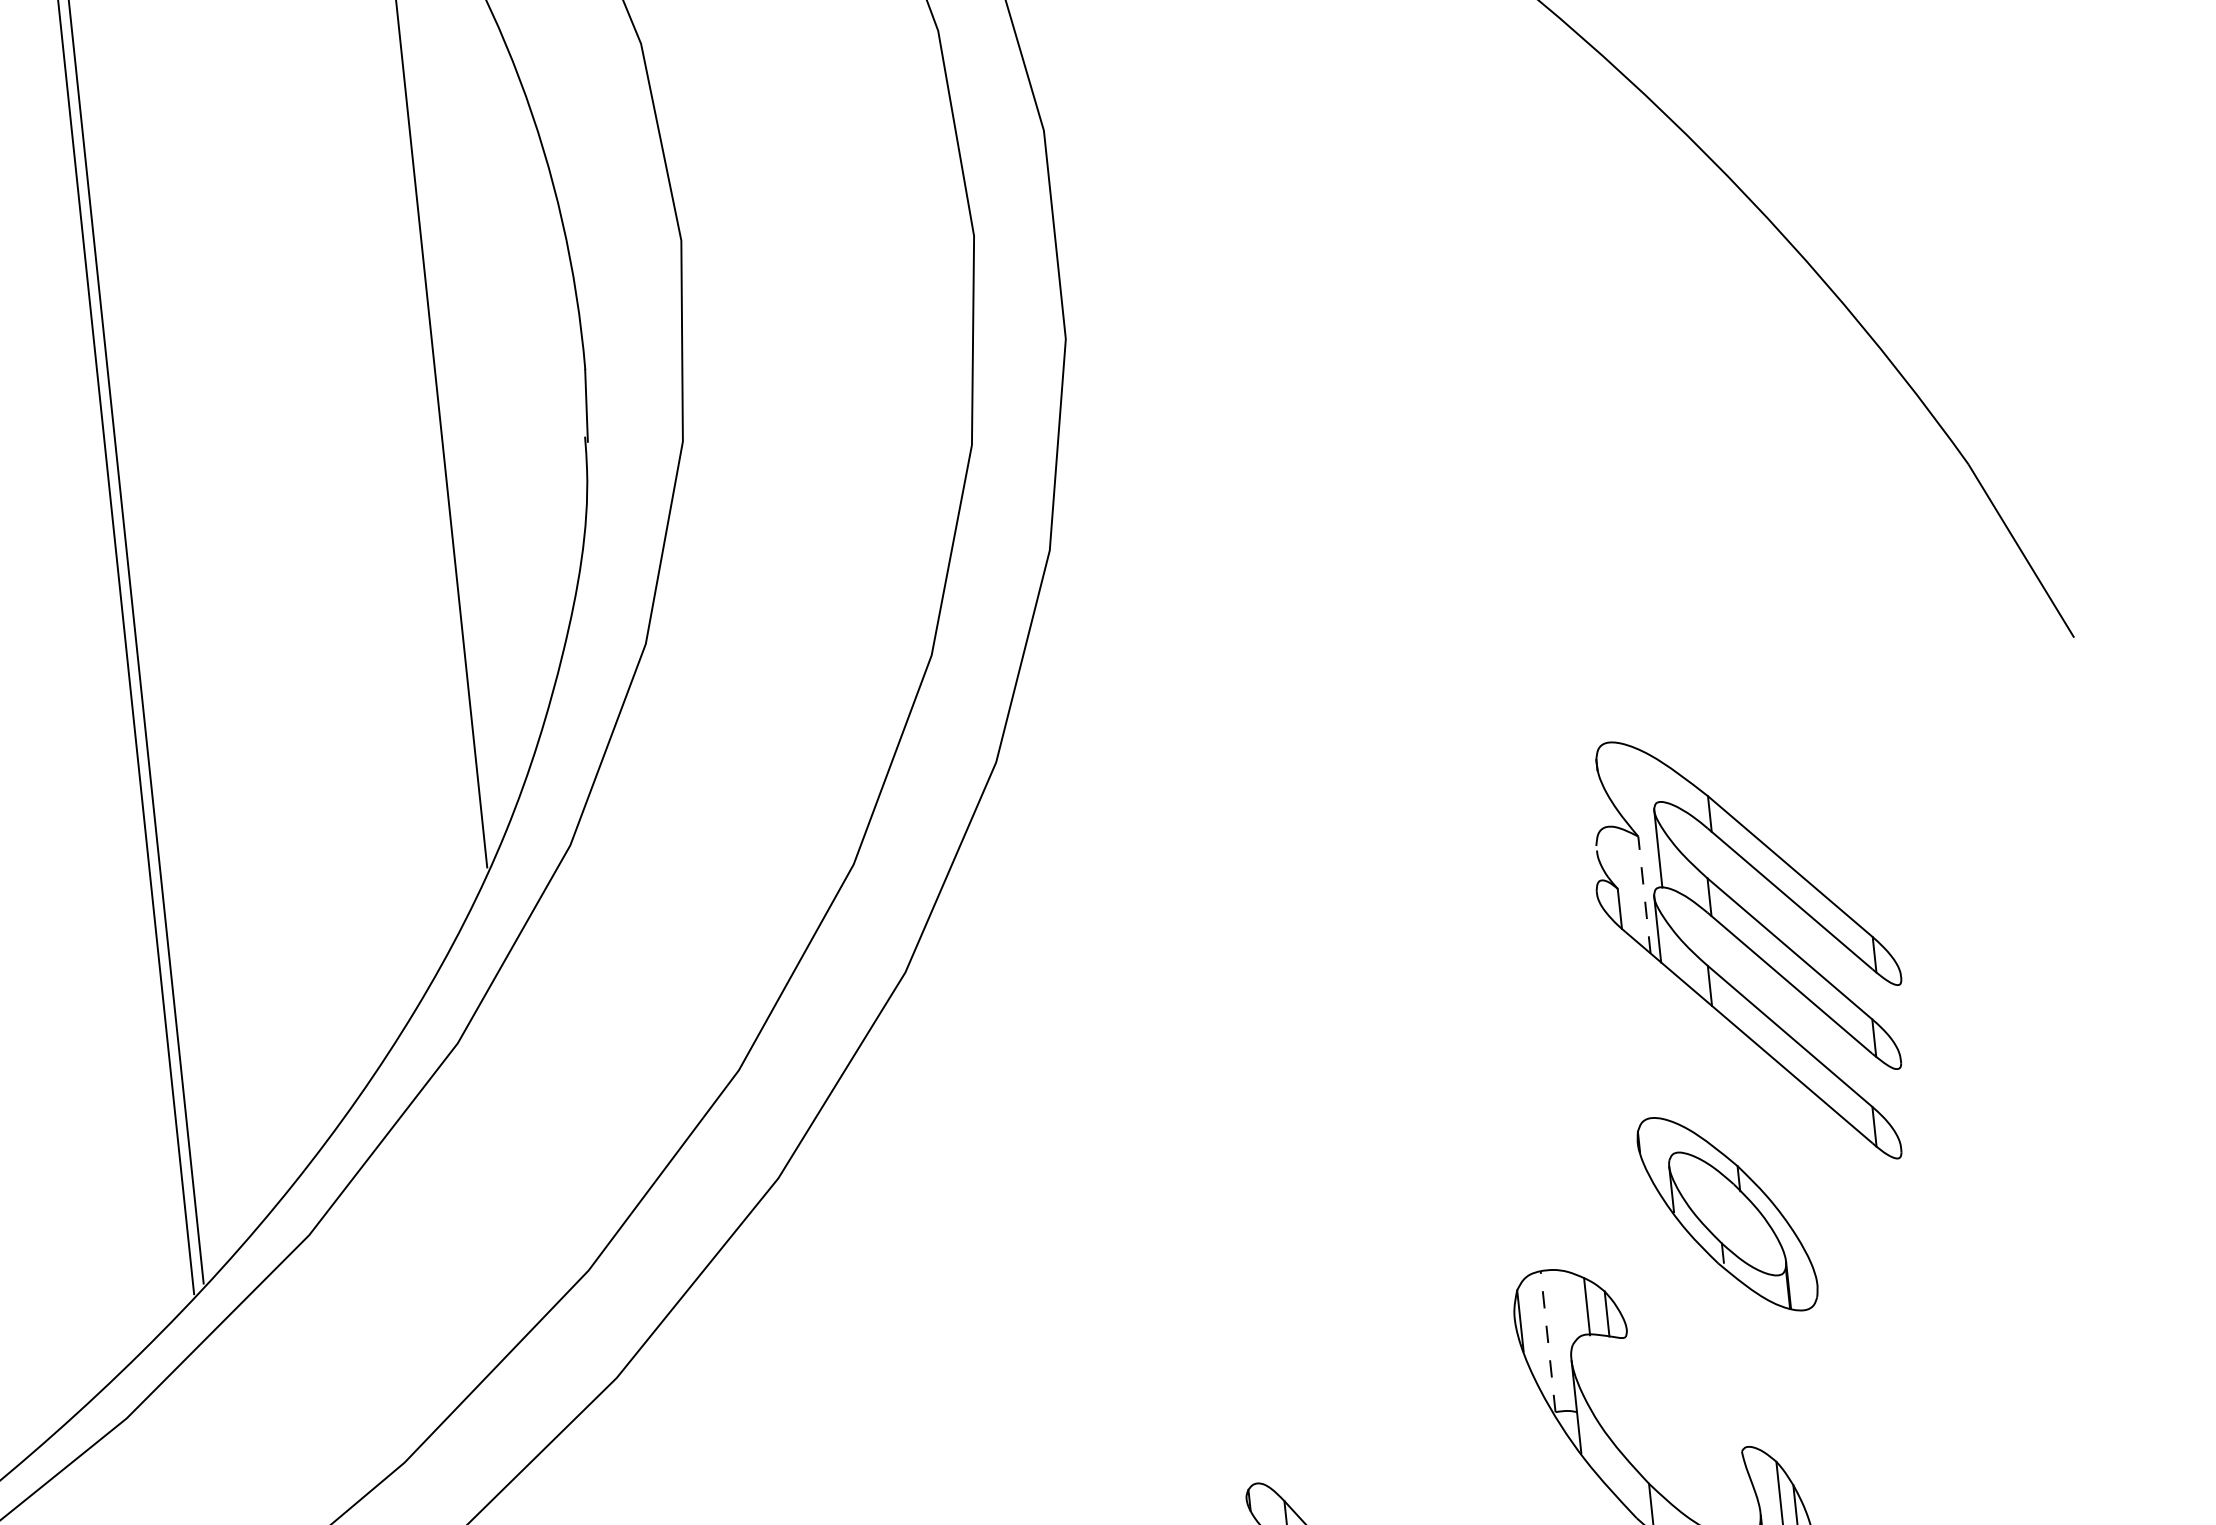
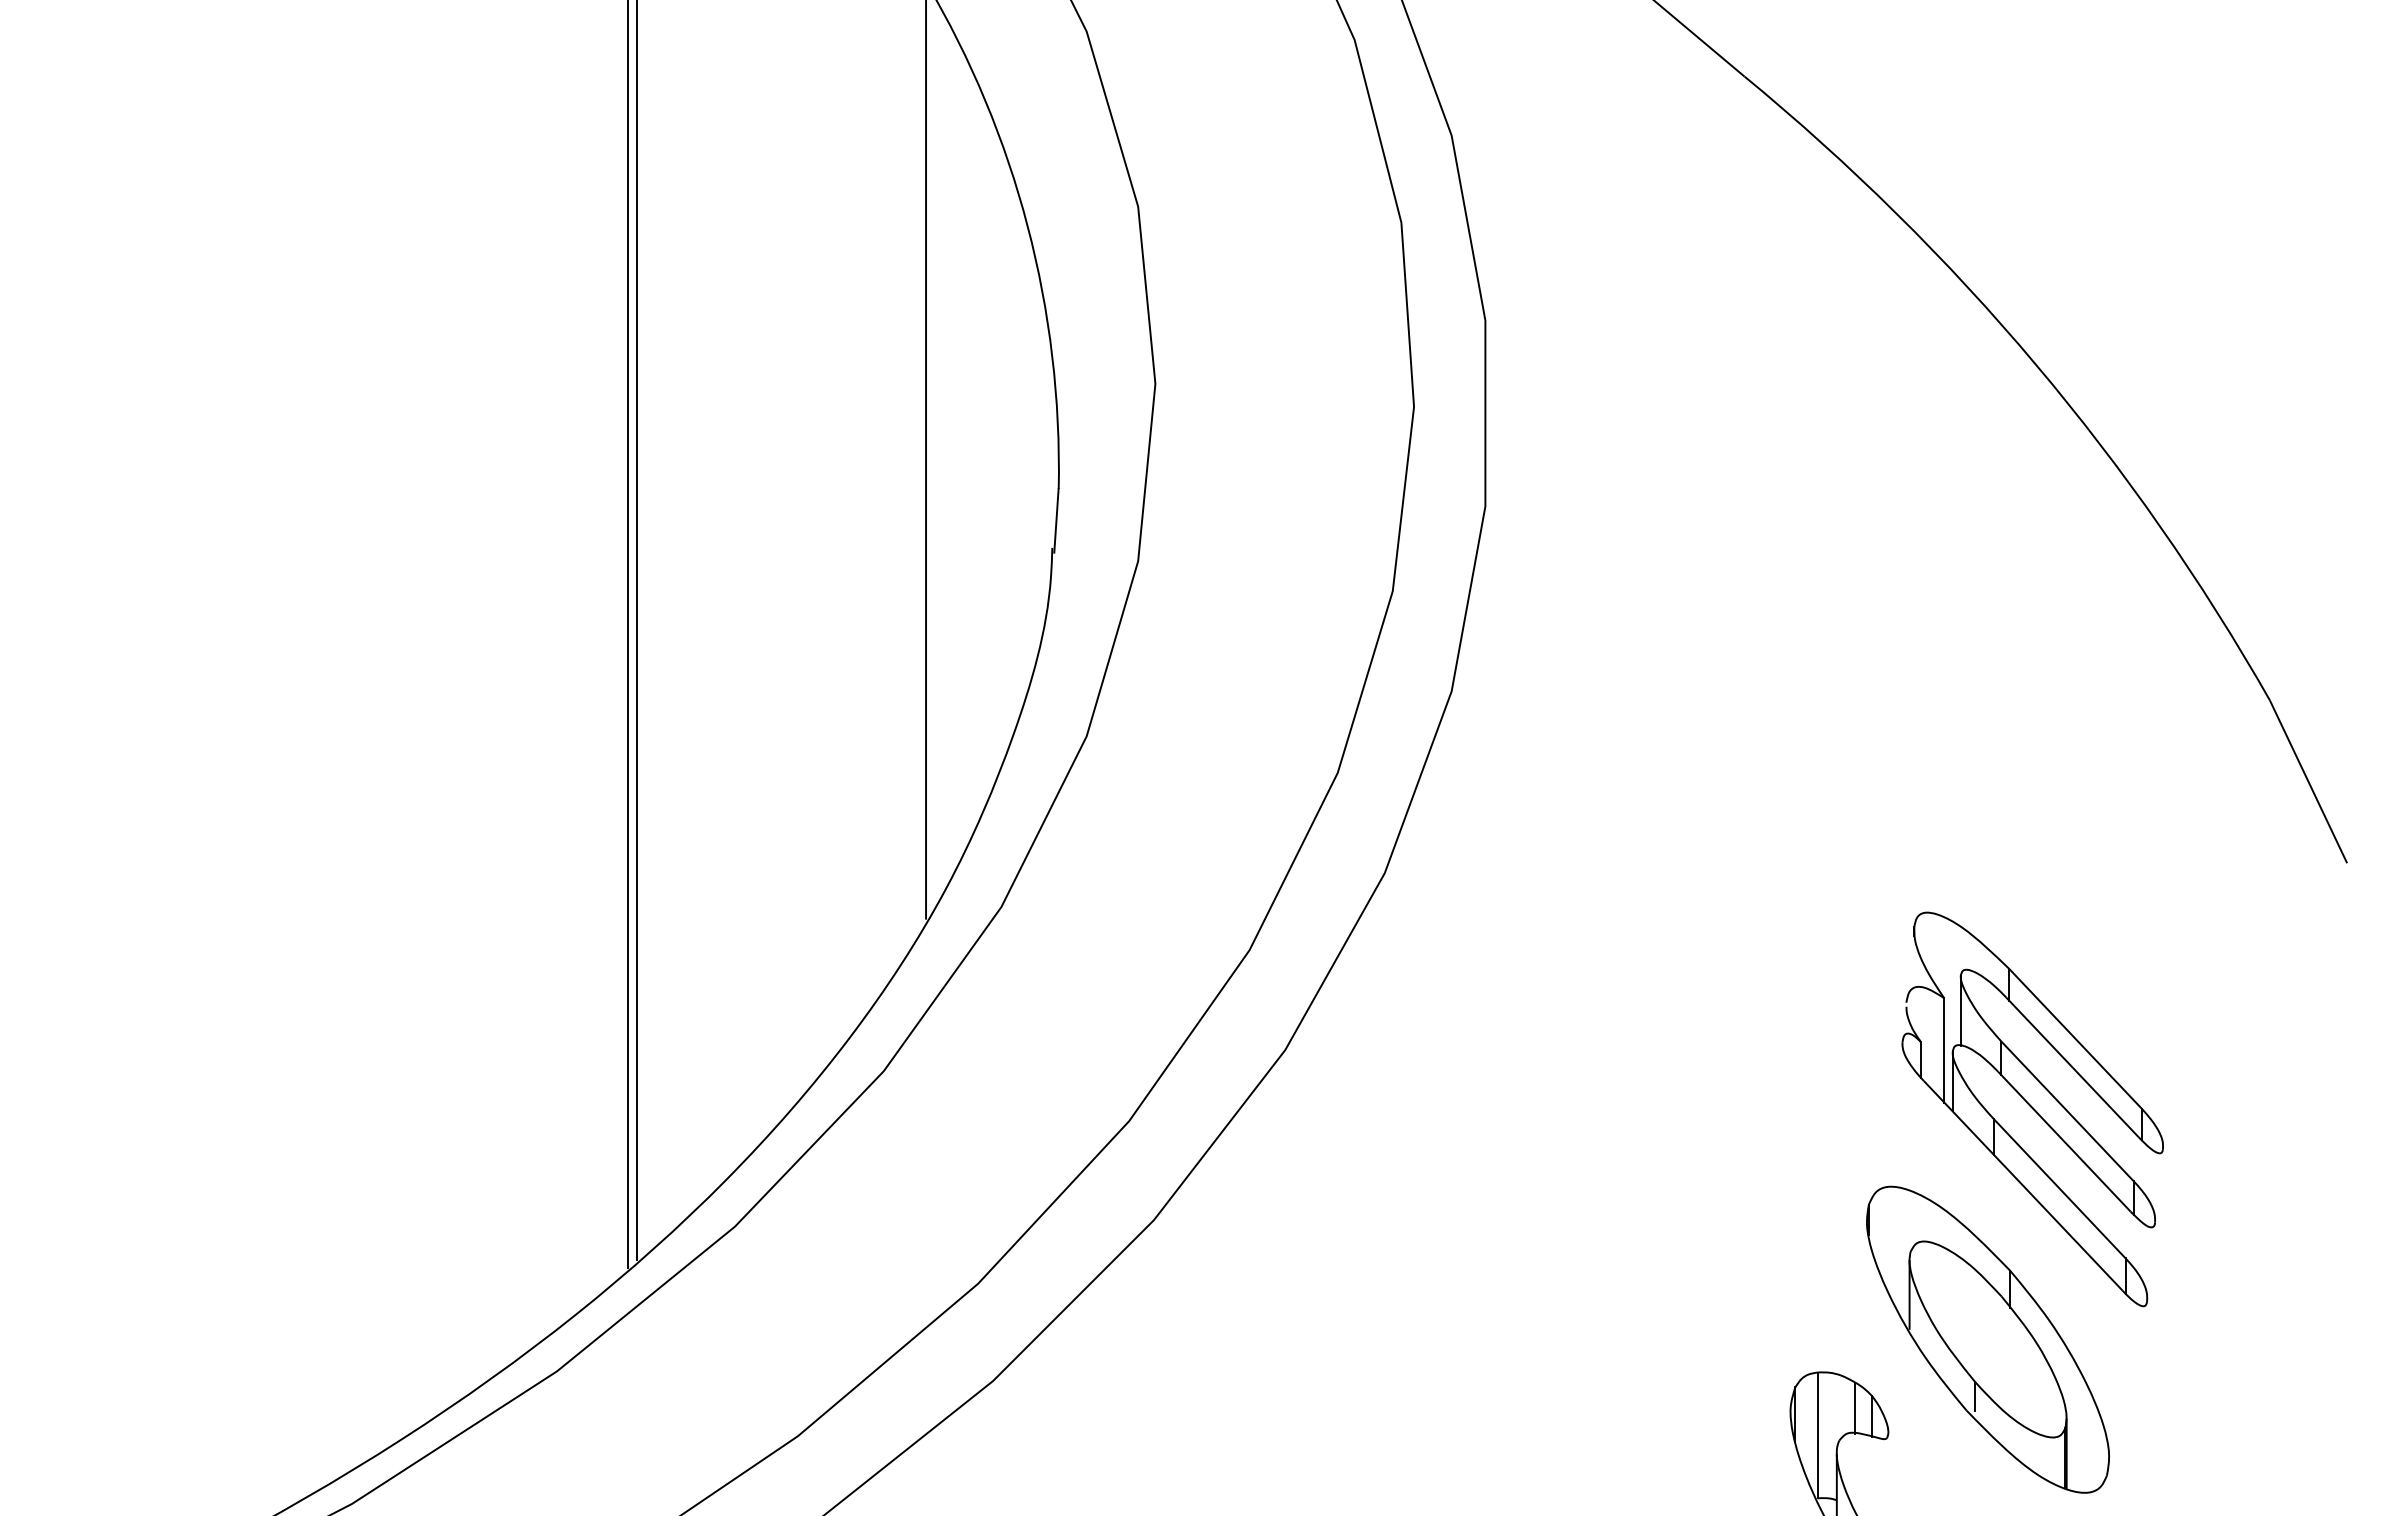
line: (1644, 893) -> (1944, 1049), dashed -> solid
part: (1727, 1214) -> (1987, 1339), size x1.67
line: (1547, 1341) -> (1817, 1435), dashed -> solid

